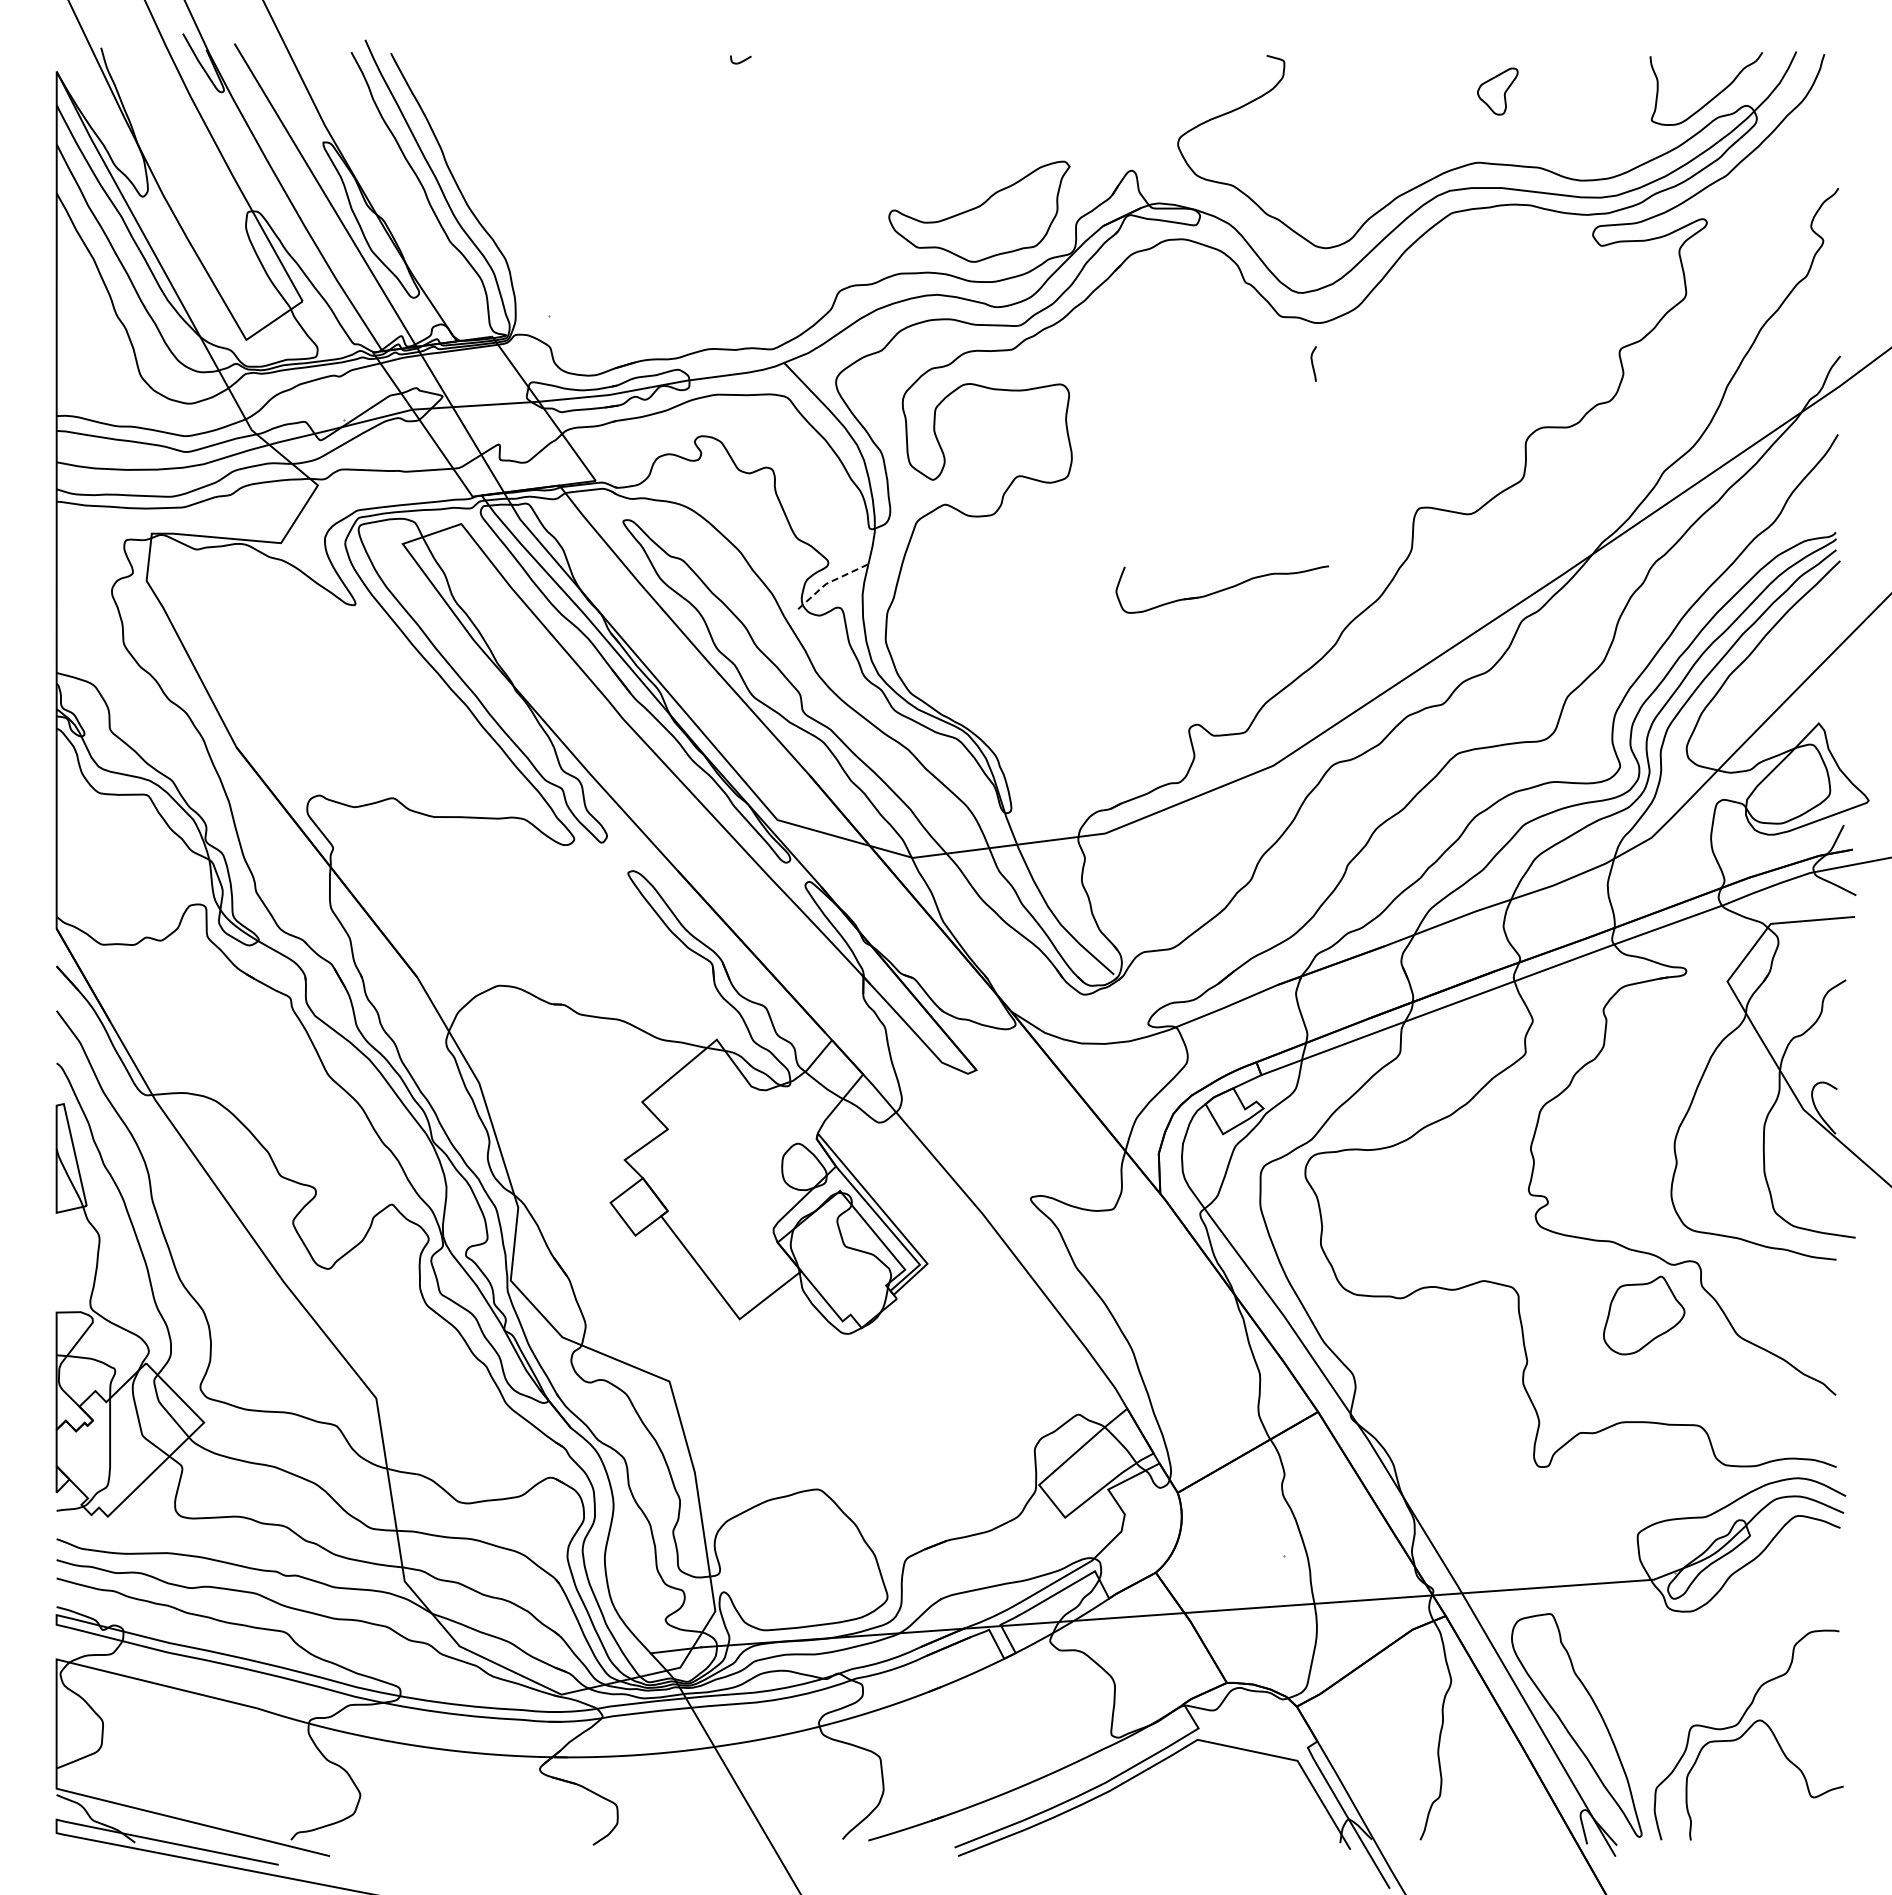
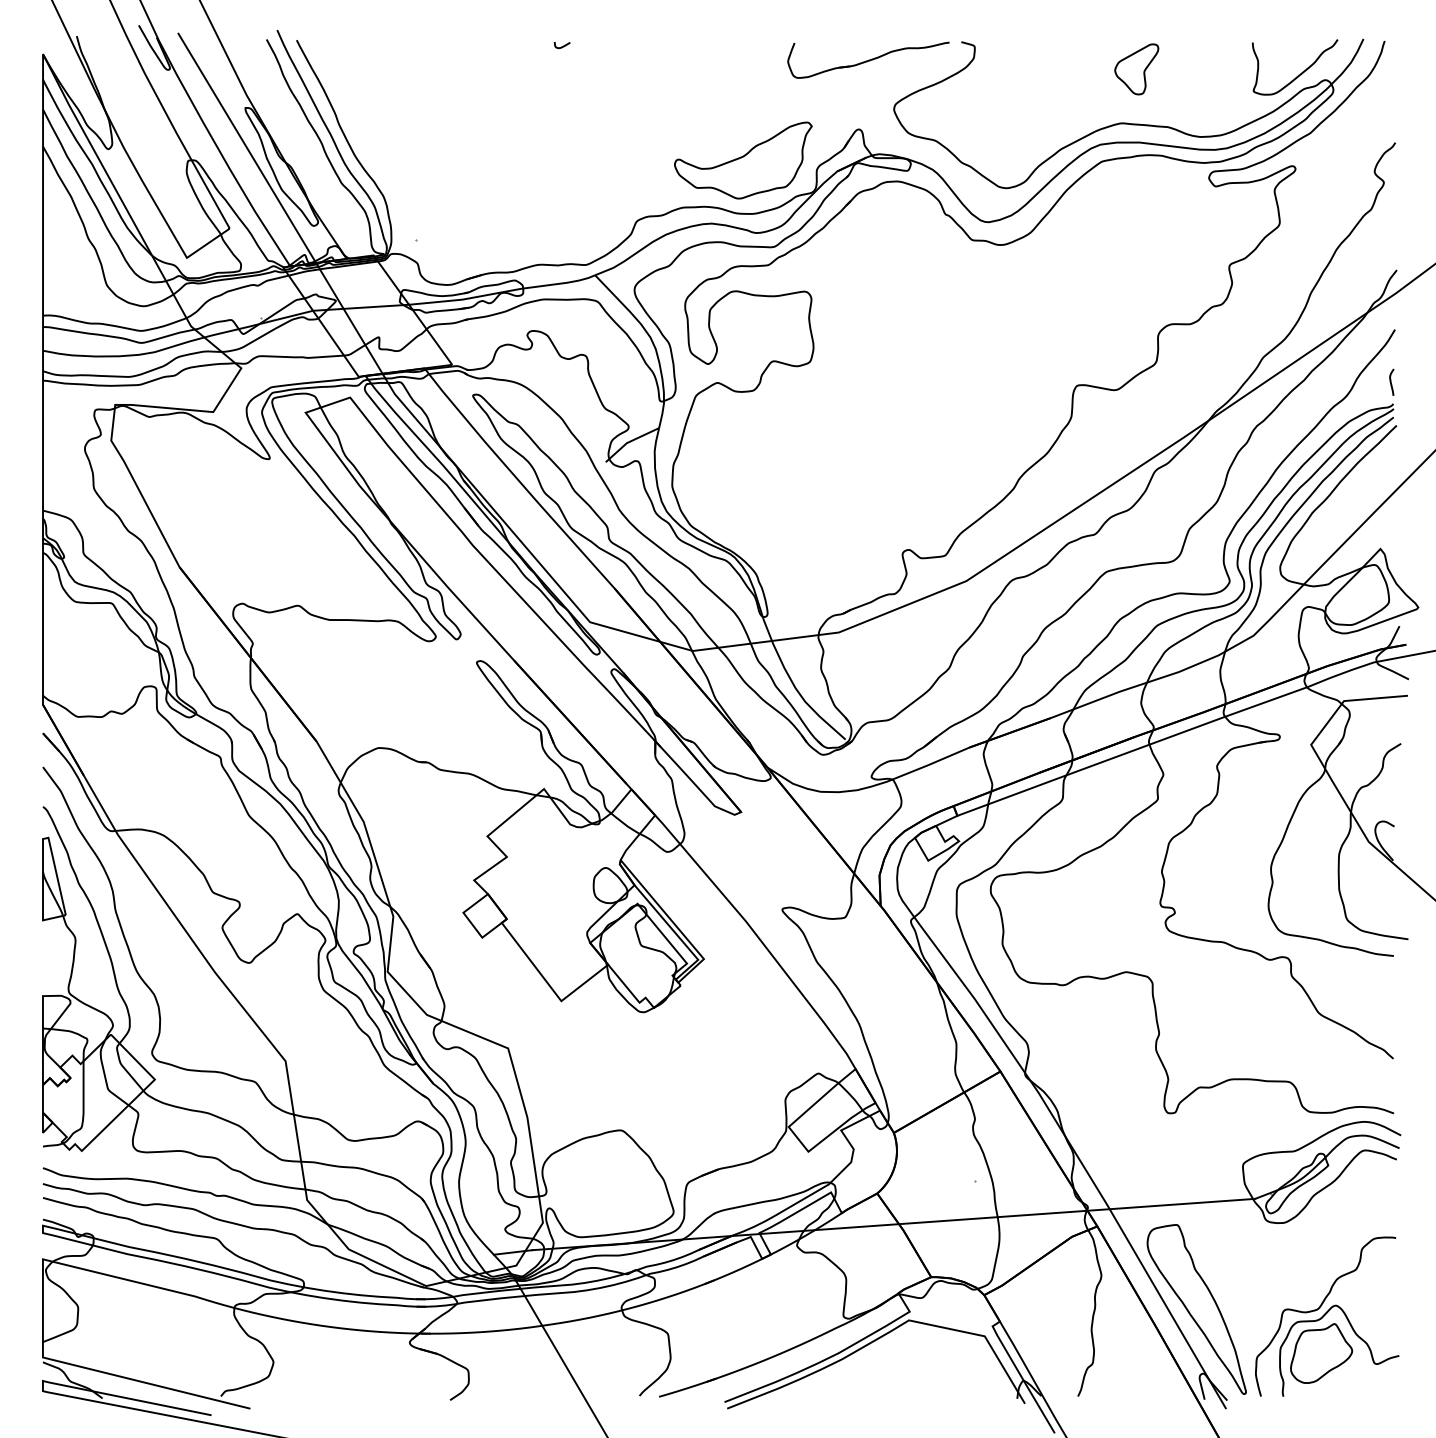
part: (1497, 91) -> (1136, 69), size x1.43
curve: (1313, 363) -> (1391, 382), moved
line: (829, 582) -> (629, 441), dashed -> solid
part: (1221, 589) -> (867, 60), moved
part: (1644, 1315) -> (1321, 1353), moved

